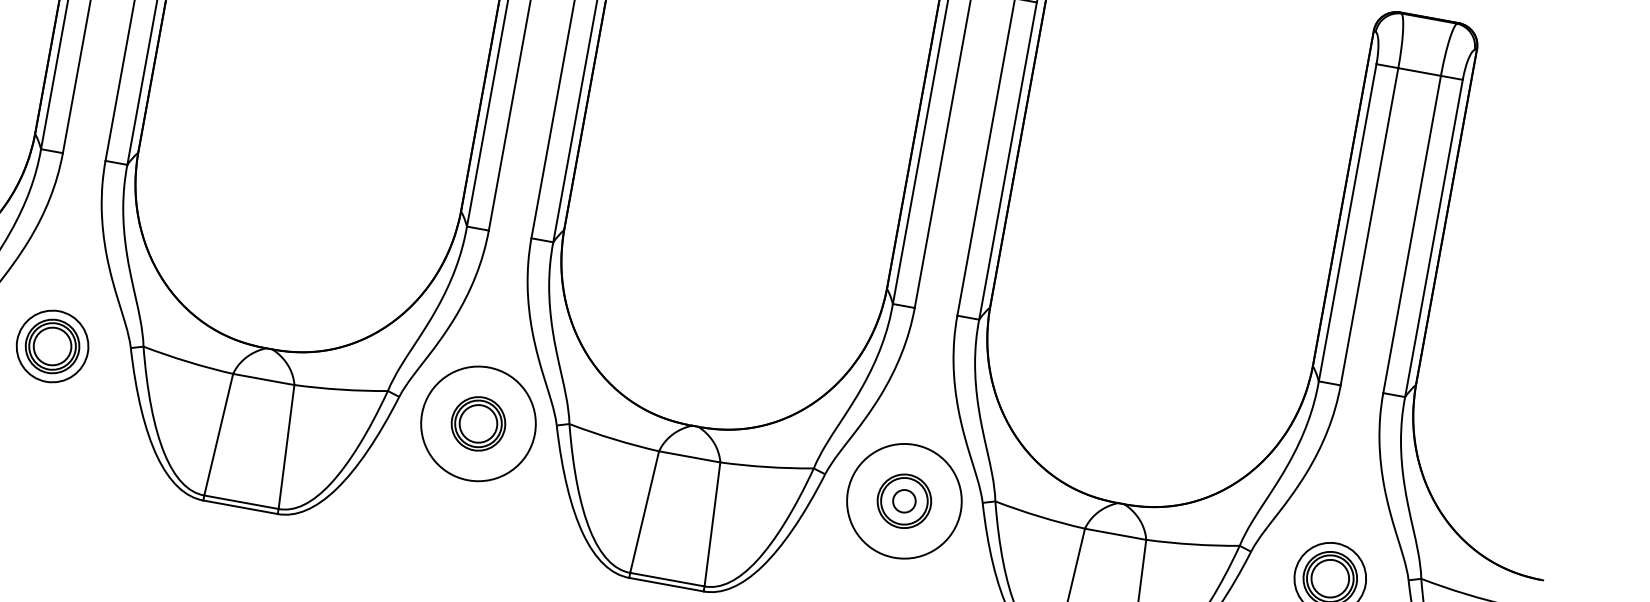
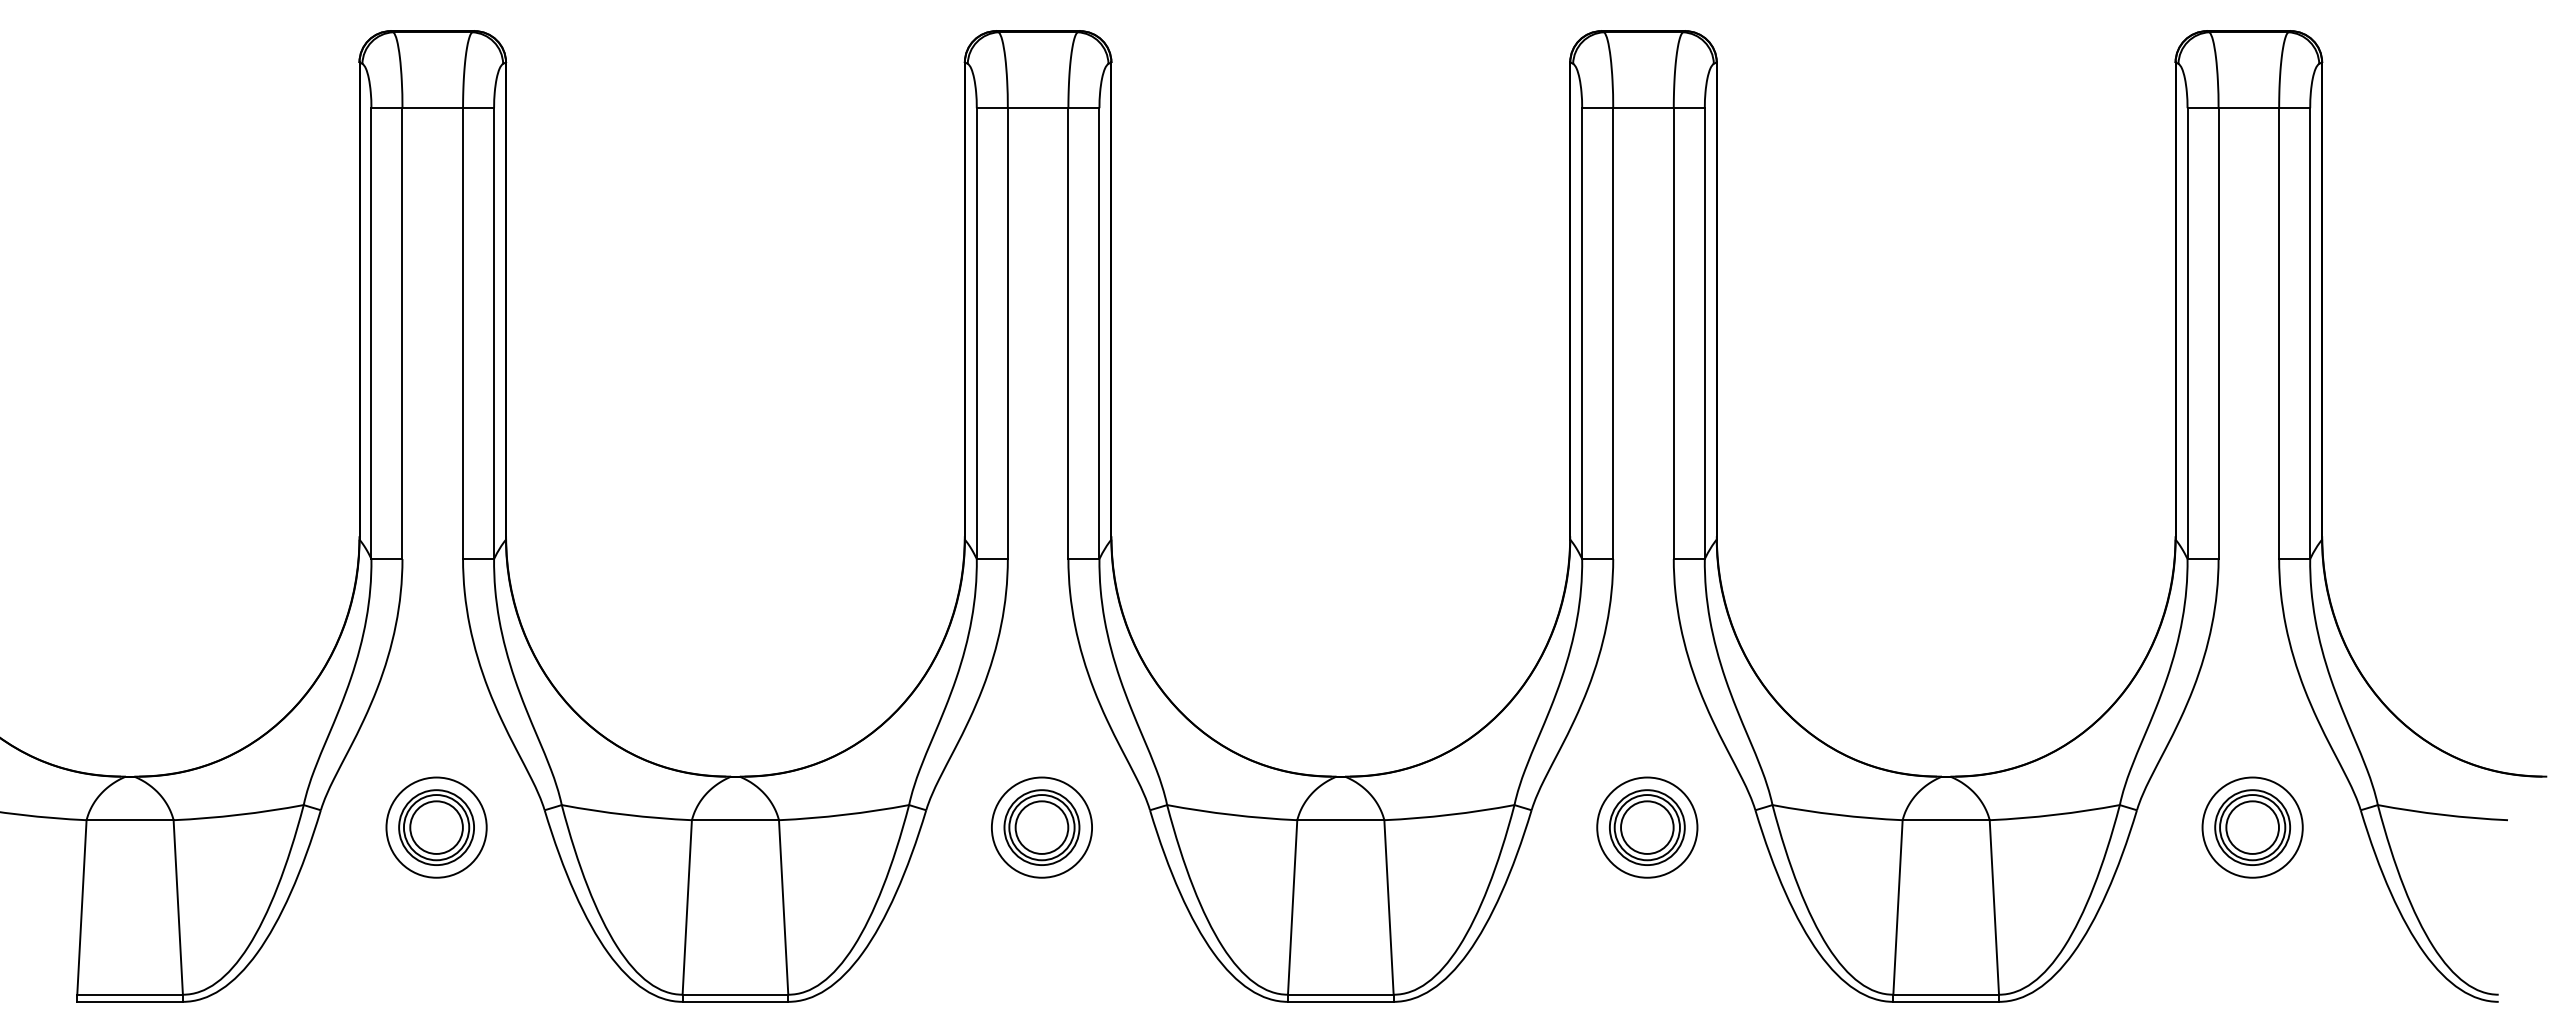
circle: (478, 423) -> (1041, 827), size x0.62
circle: (904, 501) -> (1647, 827), size x0.62
circle: (904, 501) -> (1647, 827), size x1.67

